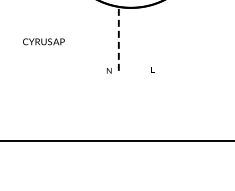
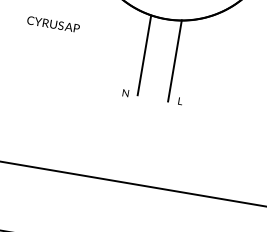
line: (143, 38) -> (175, 60), added
line: (118, 39) -> (143, 55), dashed -> solid
text: (43, 41) -> (53, 23), moved

